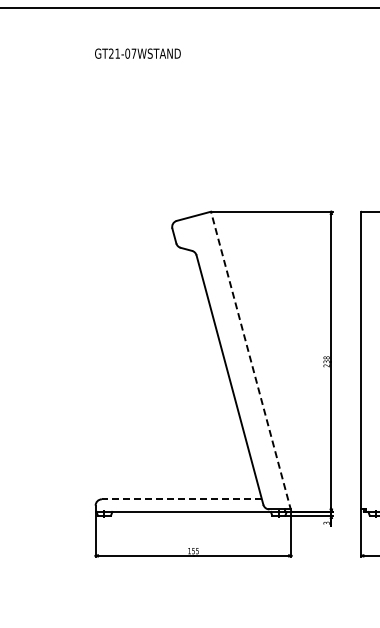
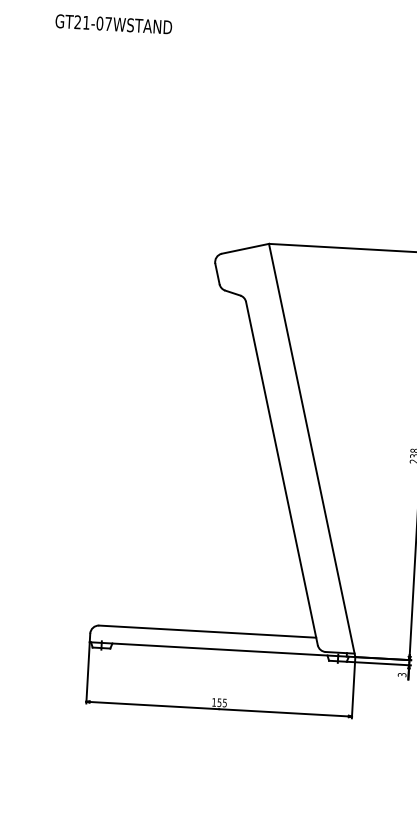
text: (137, 53) -> (113, 24), moved
line: (251, 361) -> (312, 450), dashed -> solid
line: (181, 499) -> (207, 631), dashed -> solid

